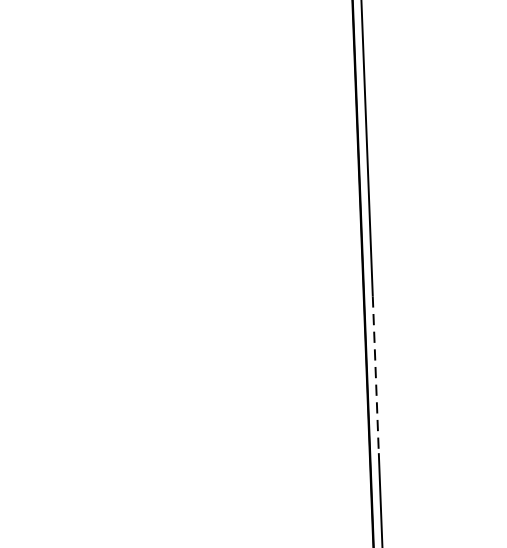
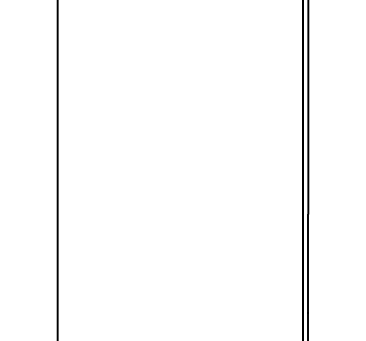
line: (376, 376) -> (308, 264), dashed -> solid

